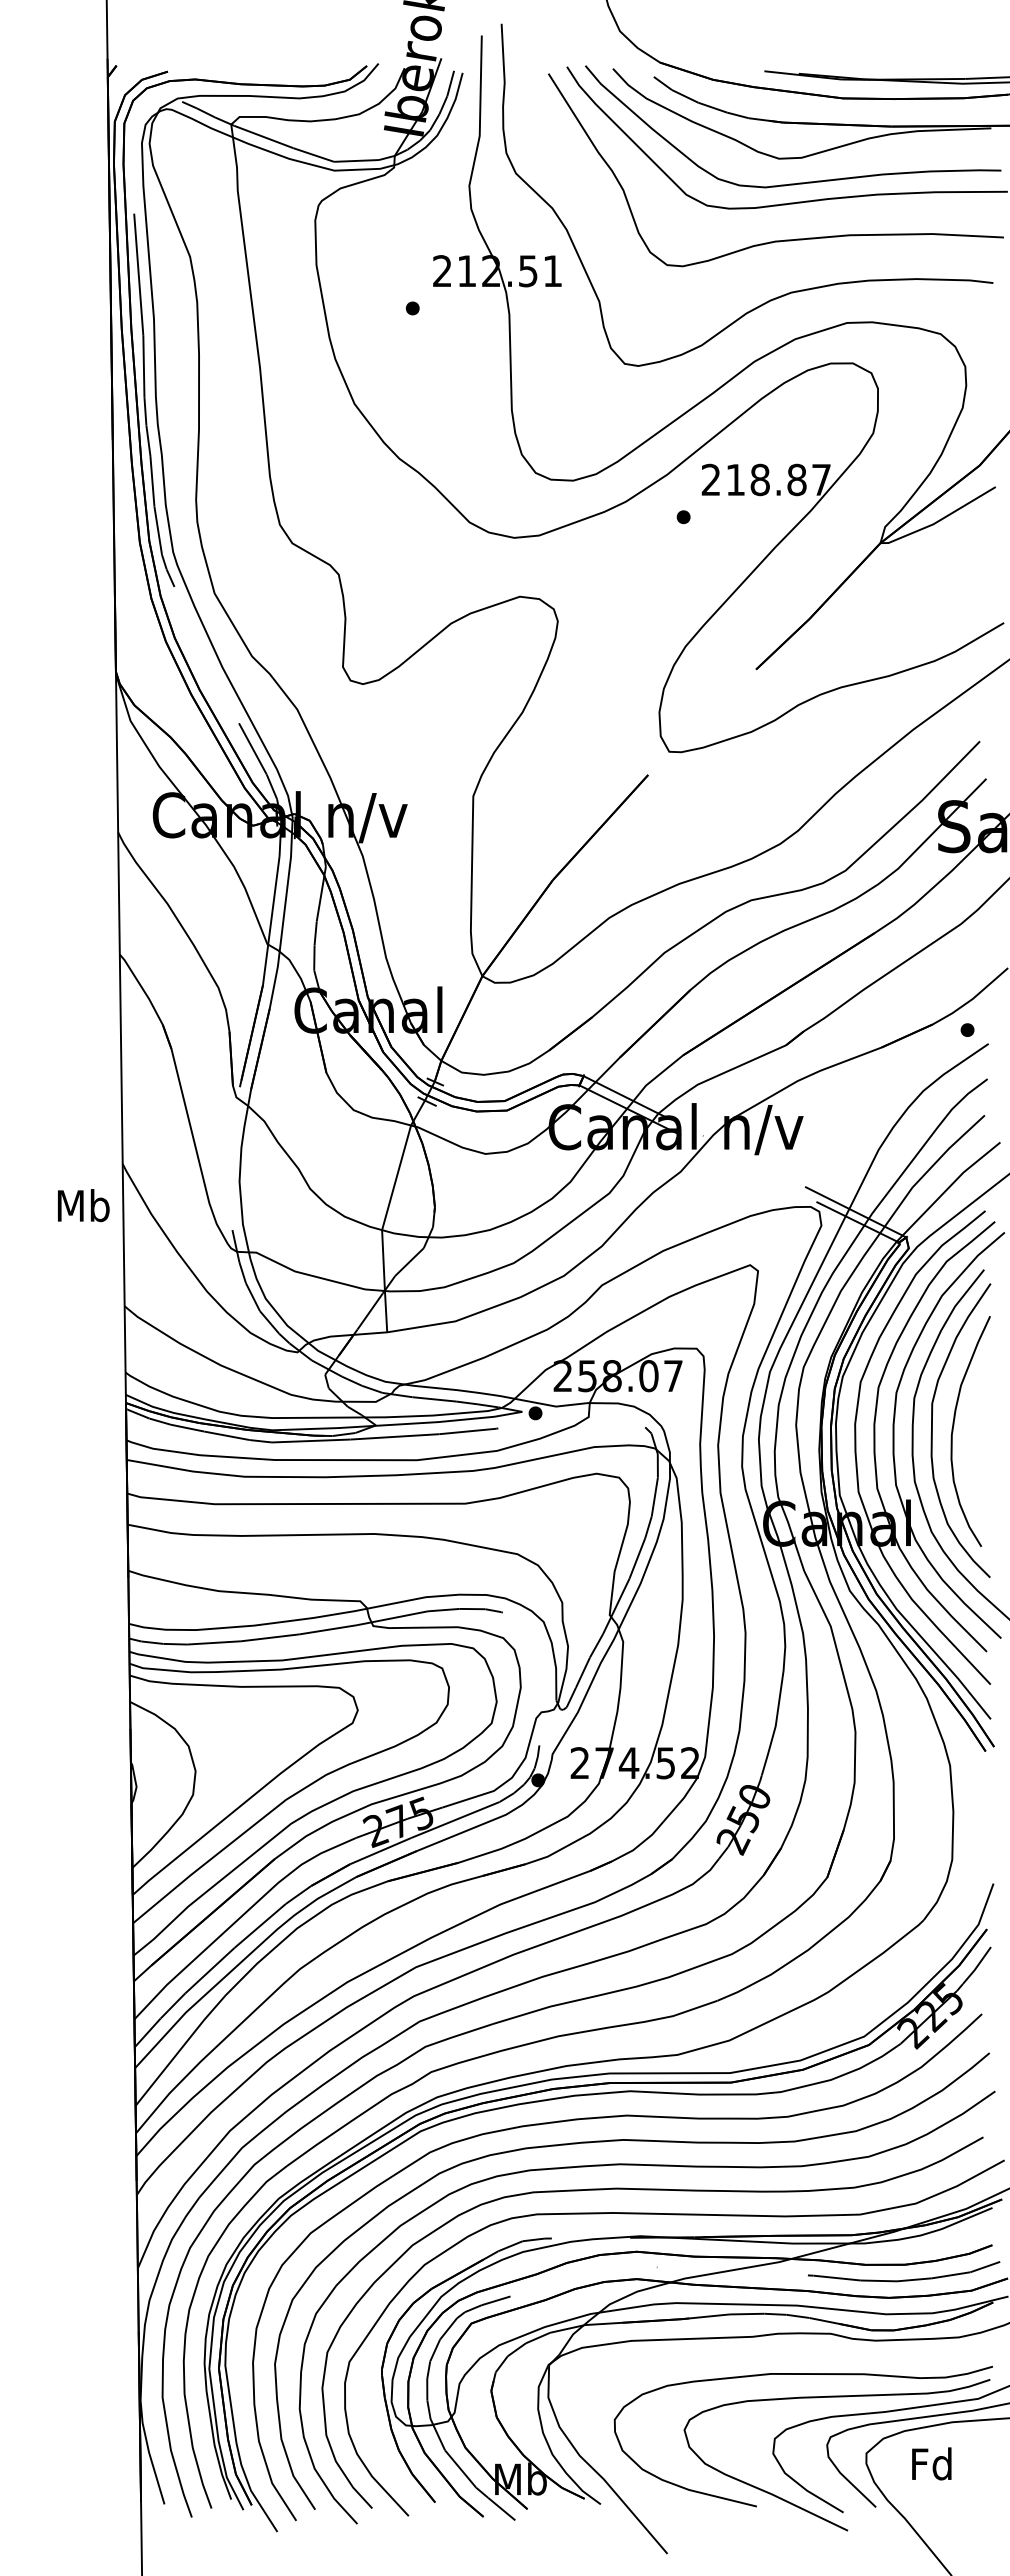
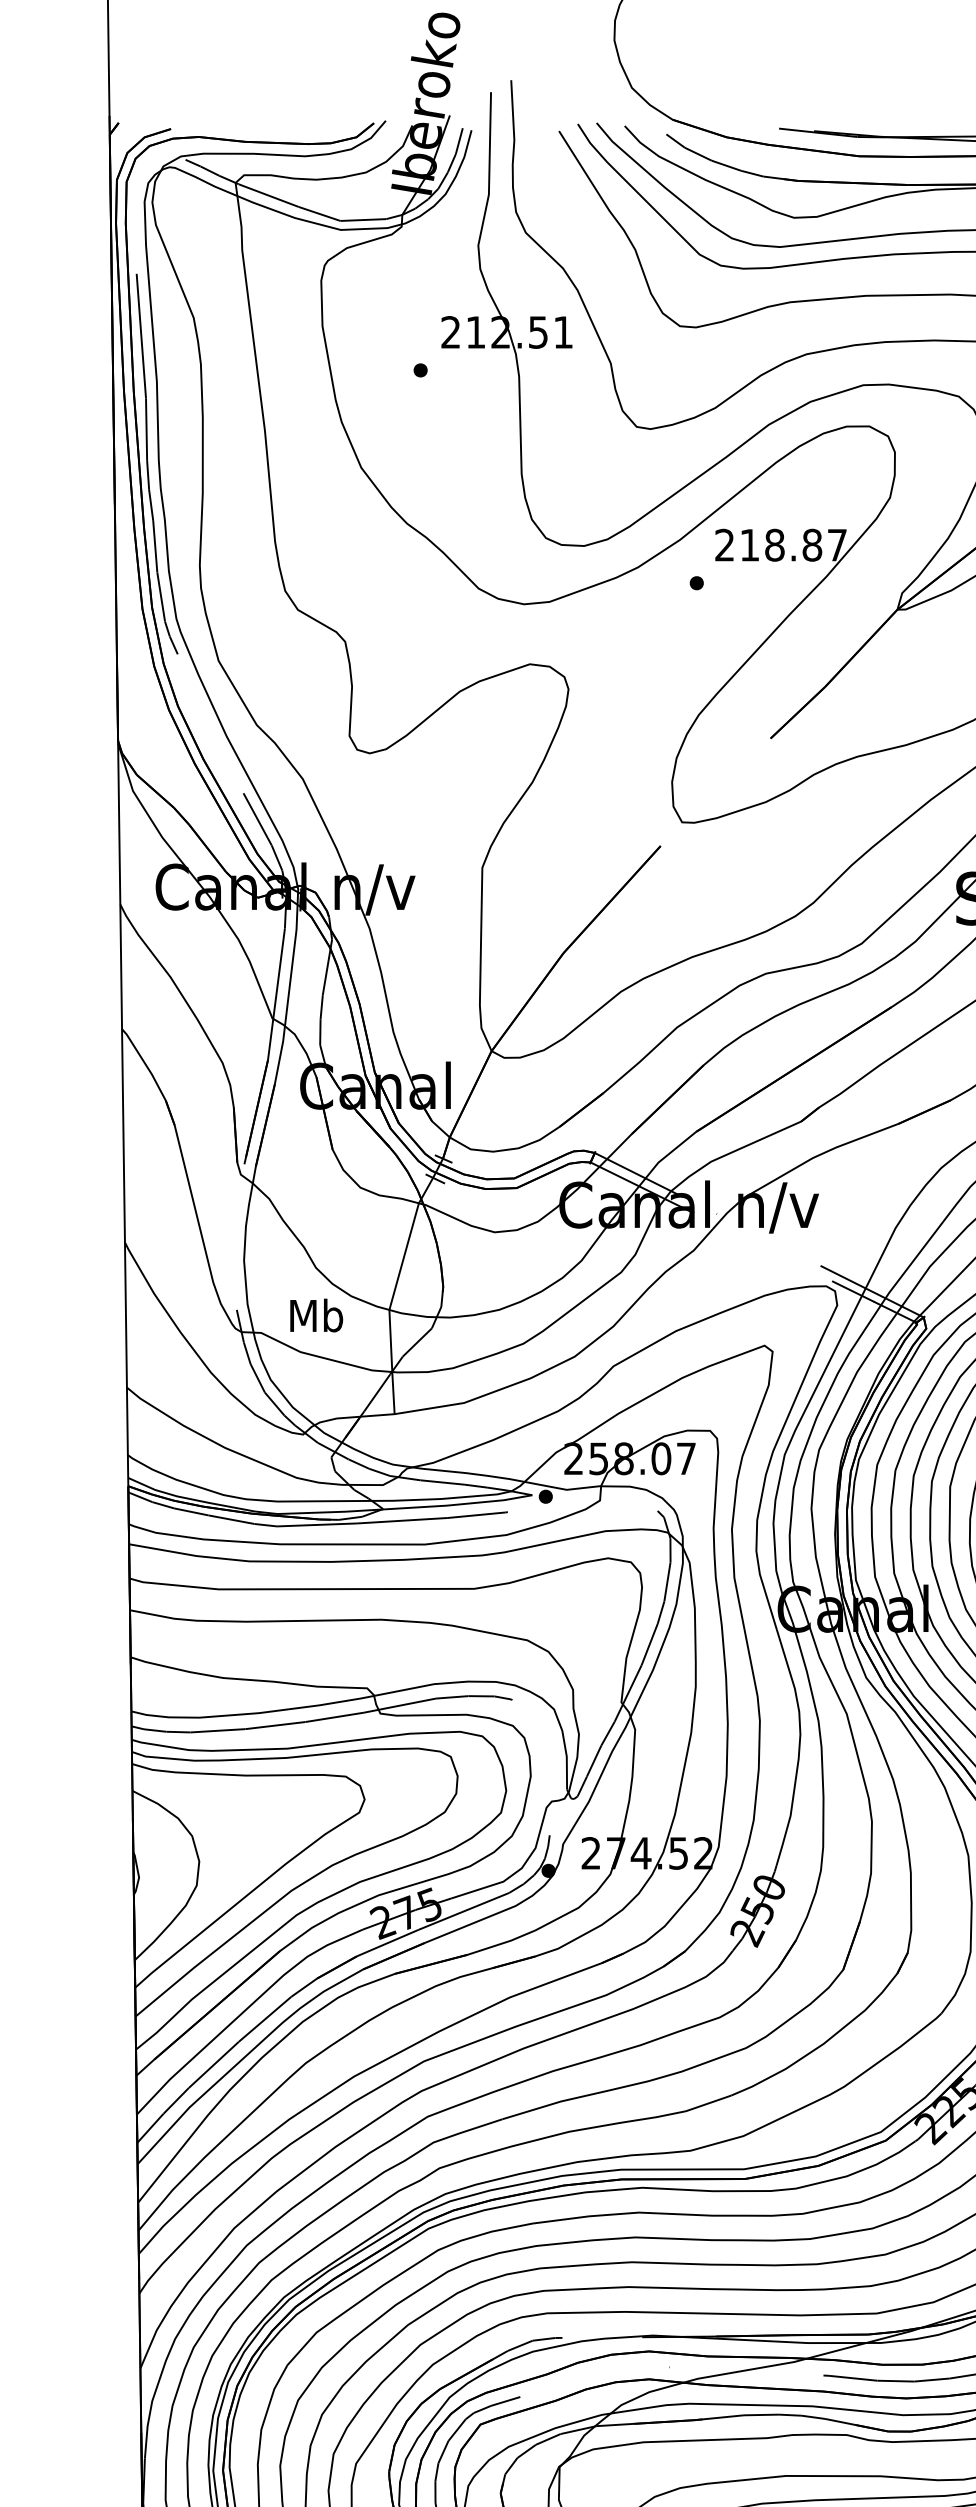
text: (83, 1205) -> (316, 1315), moved

